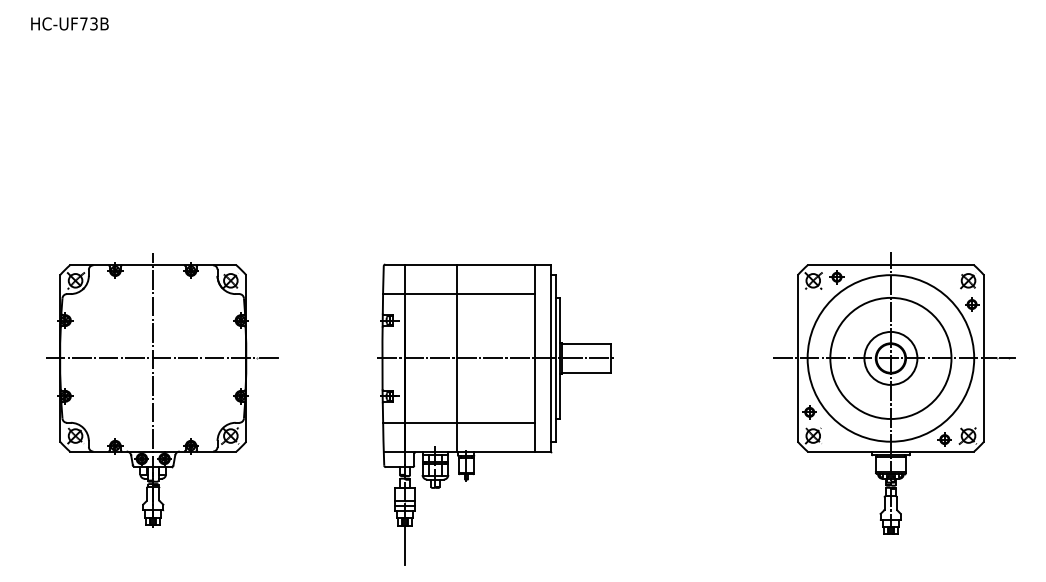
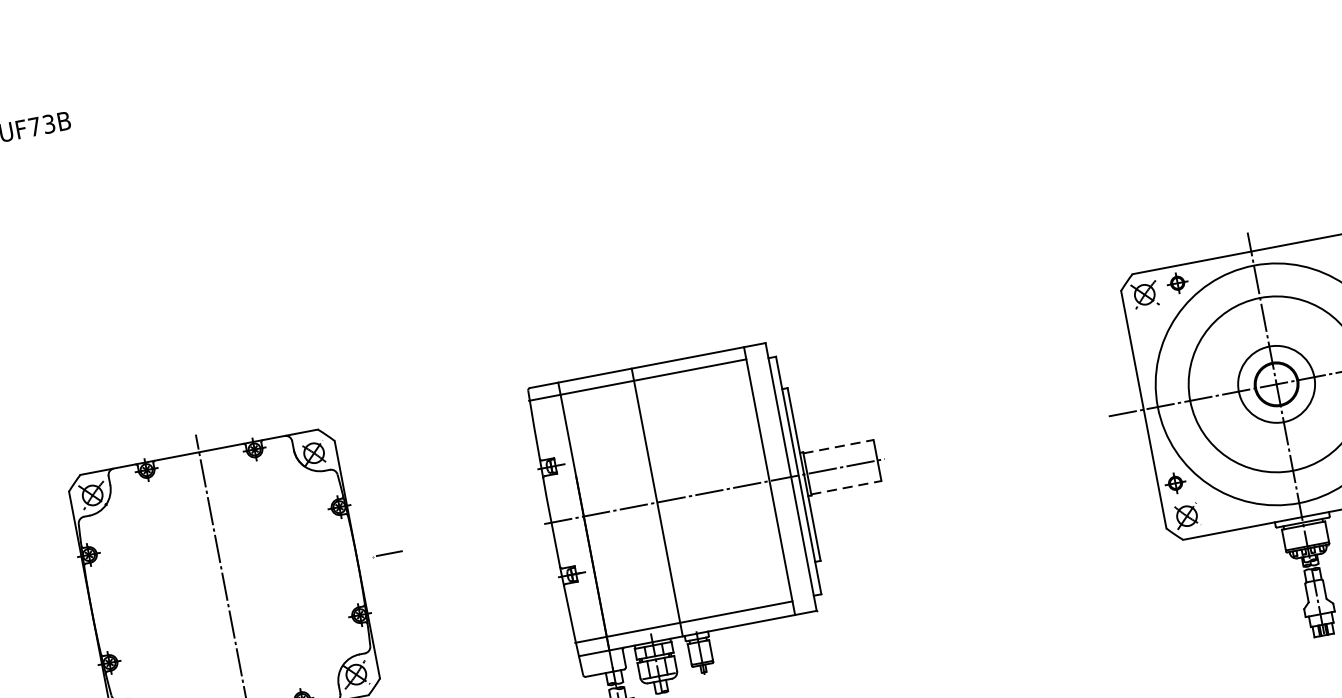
line: (459, 294) -> (638, 380), moved
line: (586, 344) -> (838, 447), solid -> dashed
line: (151, 358) -> (222, 585), removed
line: (586, 372) -> (846, 487), solid -> dashed
line: (459, 422) -> (684, 621), moved

